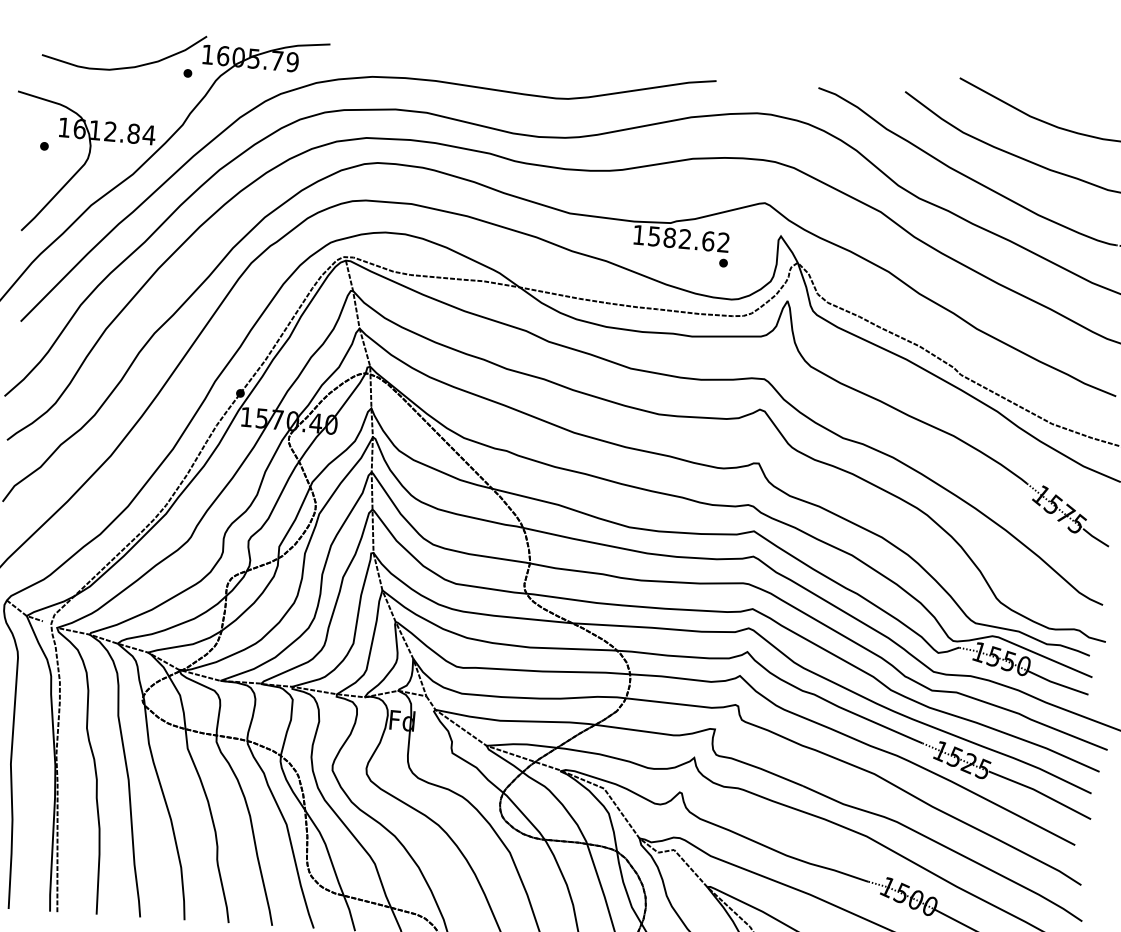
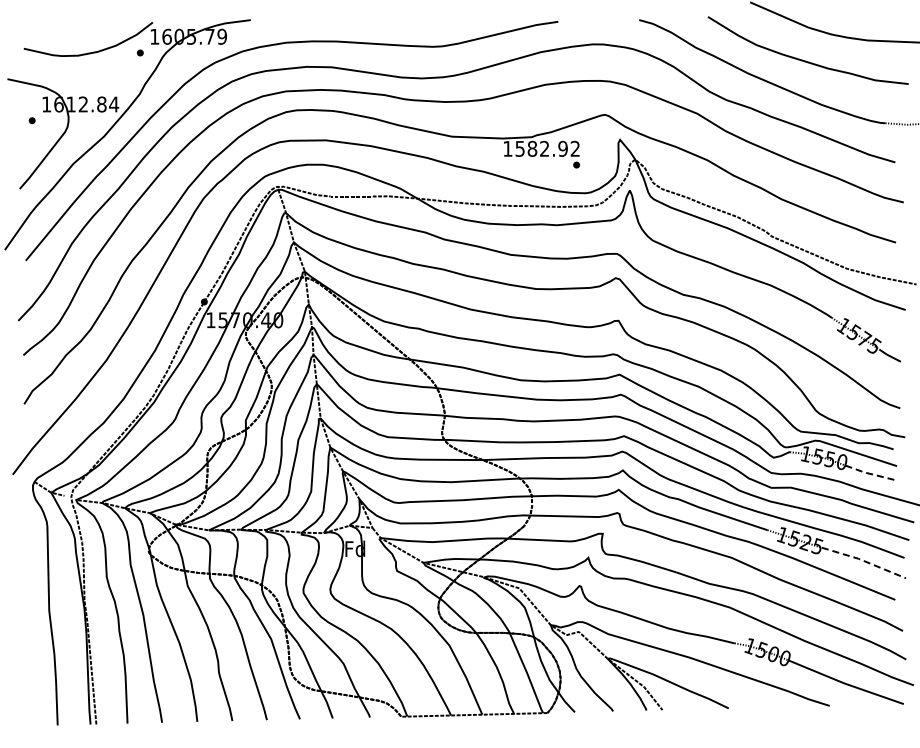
text: (707, 240) -> (562, 148), 1582.62 -> 1582.92
line: (1056, 683) -> (869, 473), solid -> dashed
line: (1039, 792) -> (863, 560), solid -> dashed

